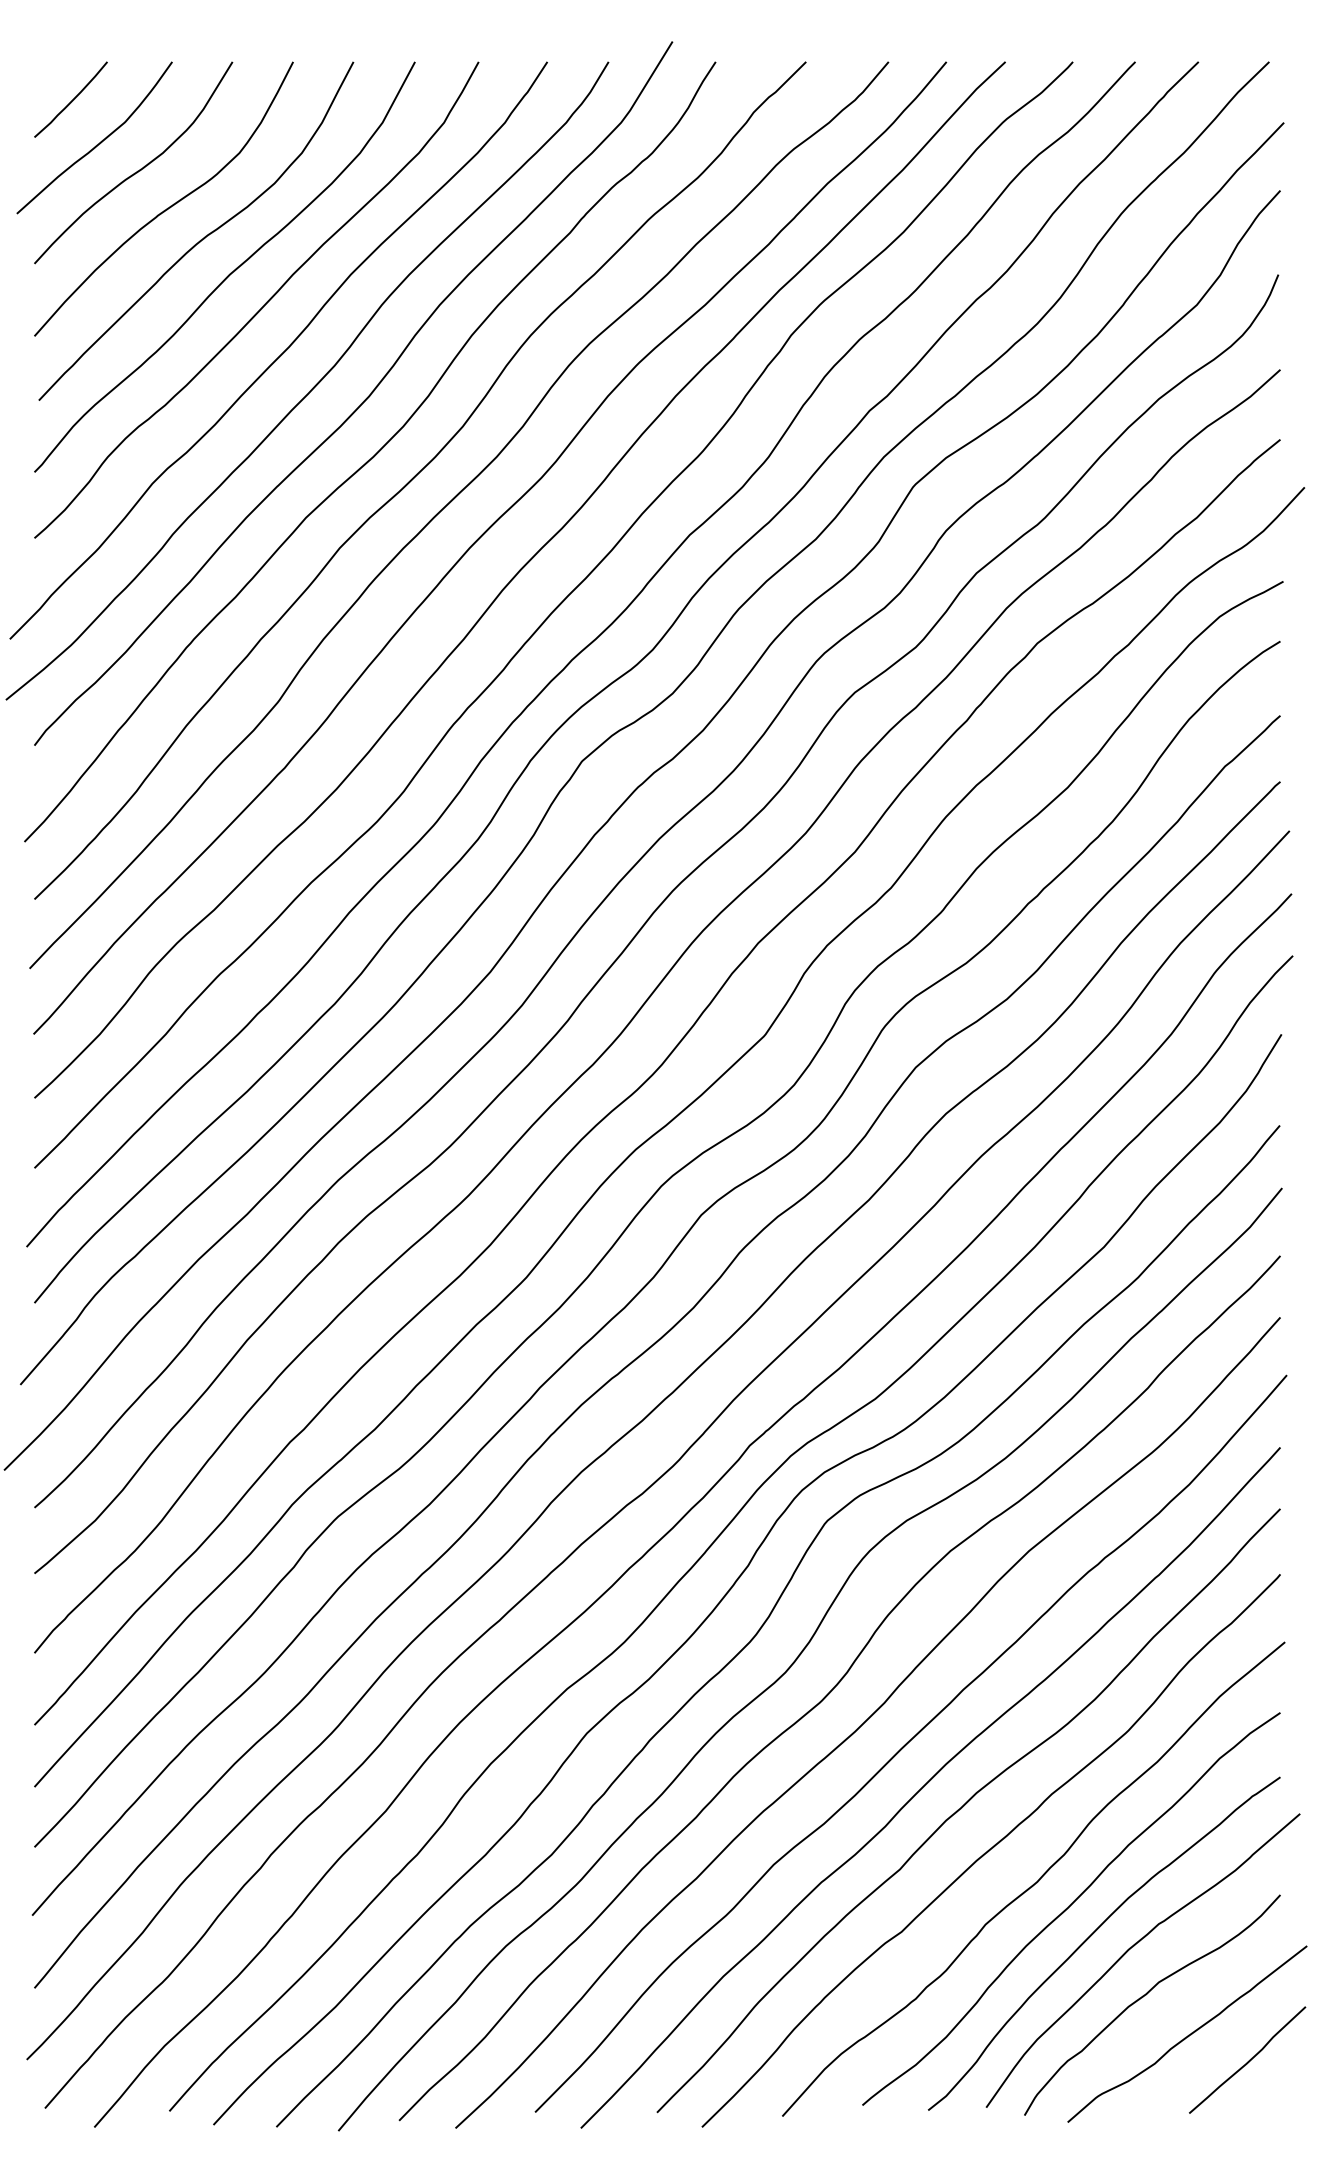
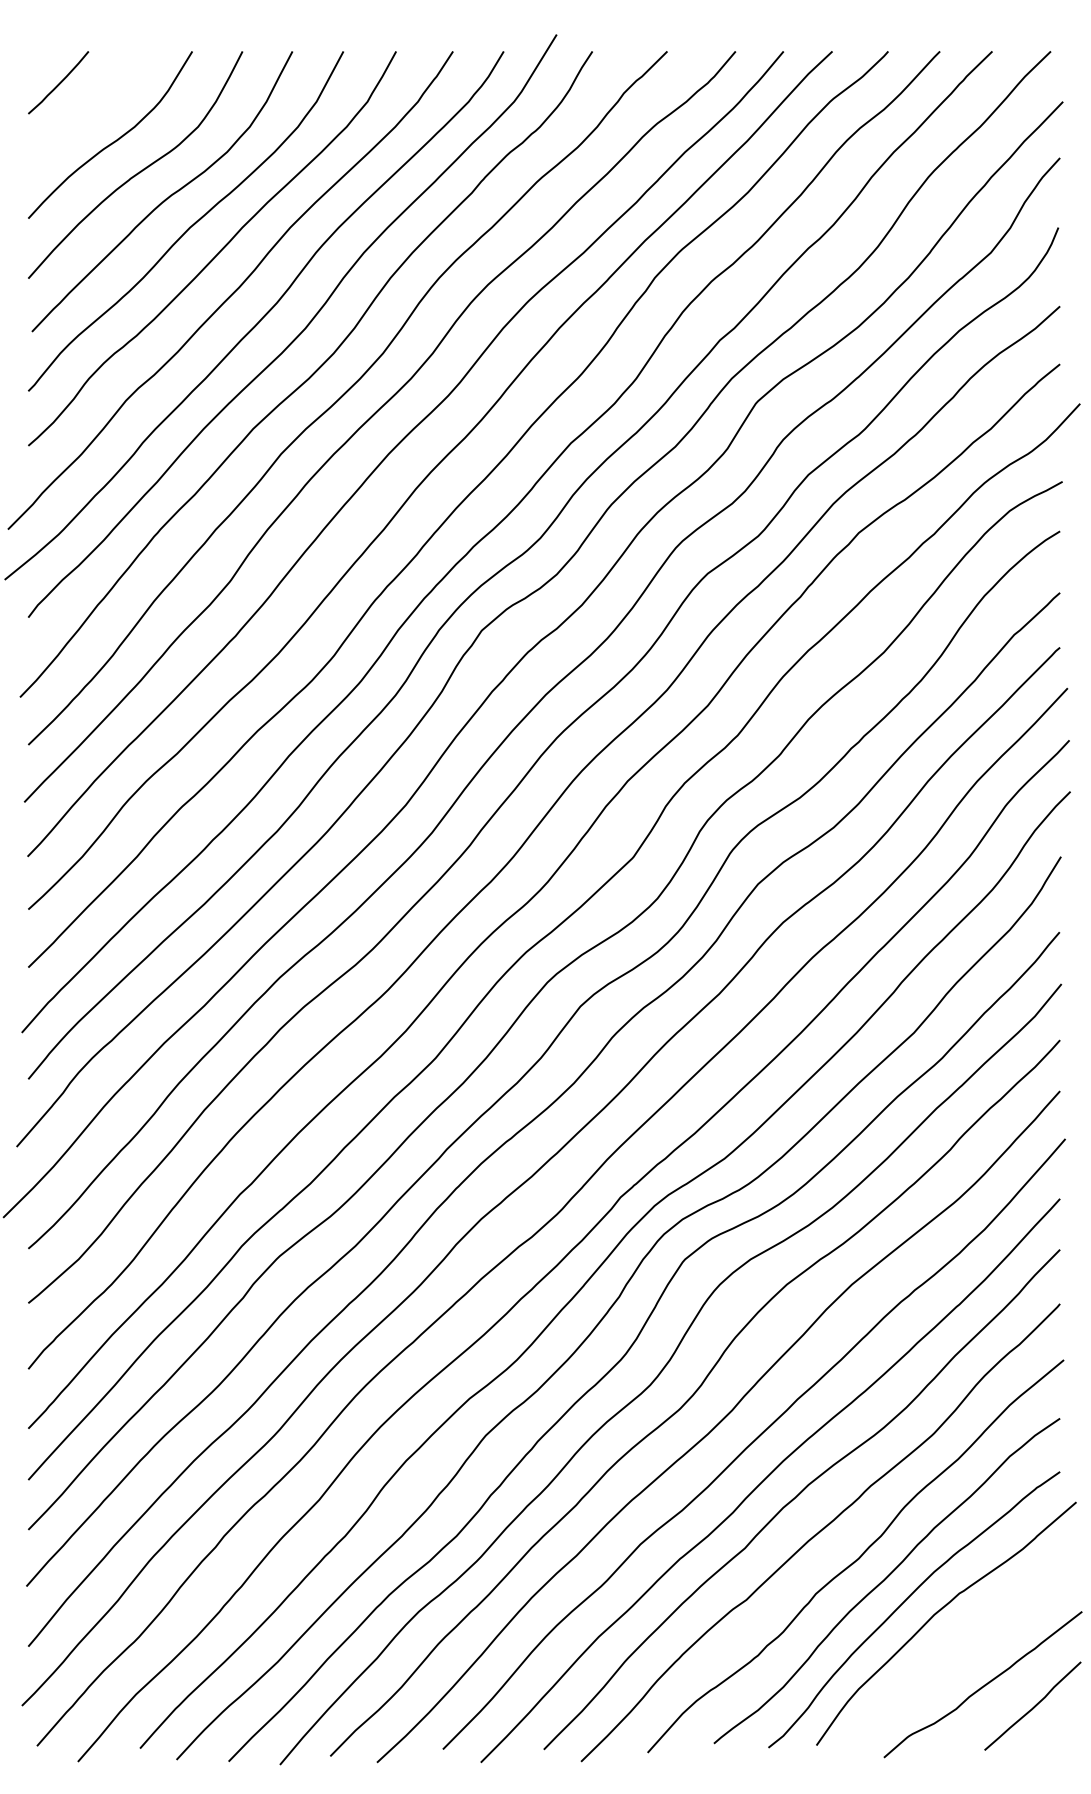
curve: (99, 142) -> (82, 118), removed
curve: (1146, 1995) -> (949, 1652), removed

